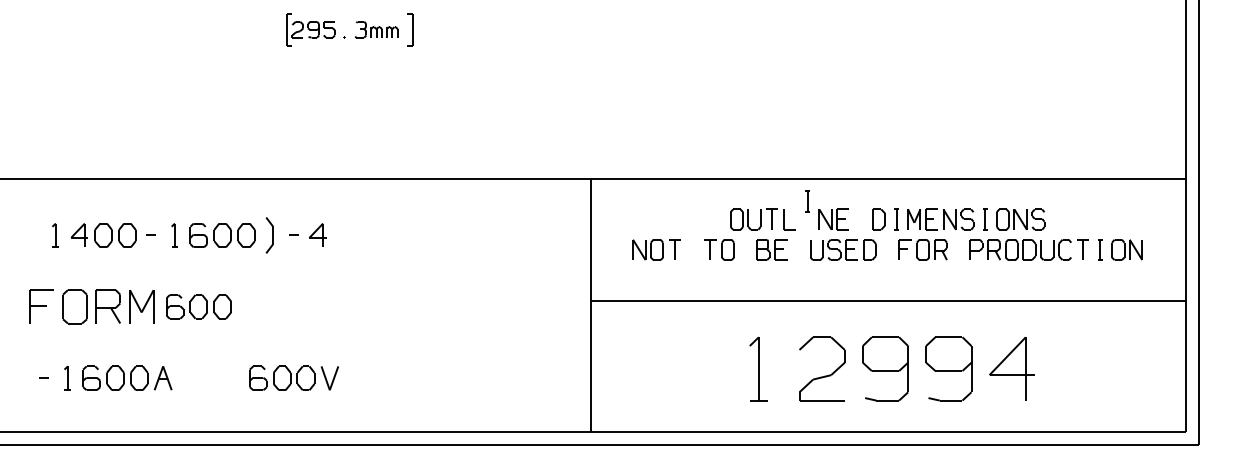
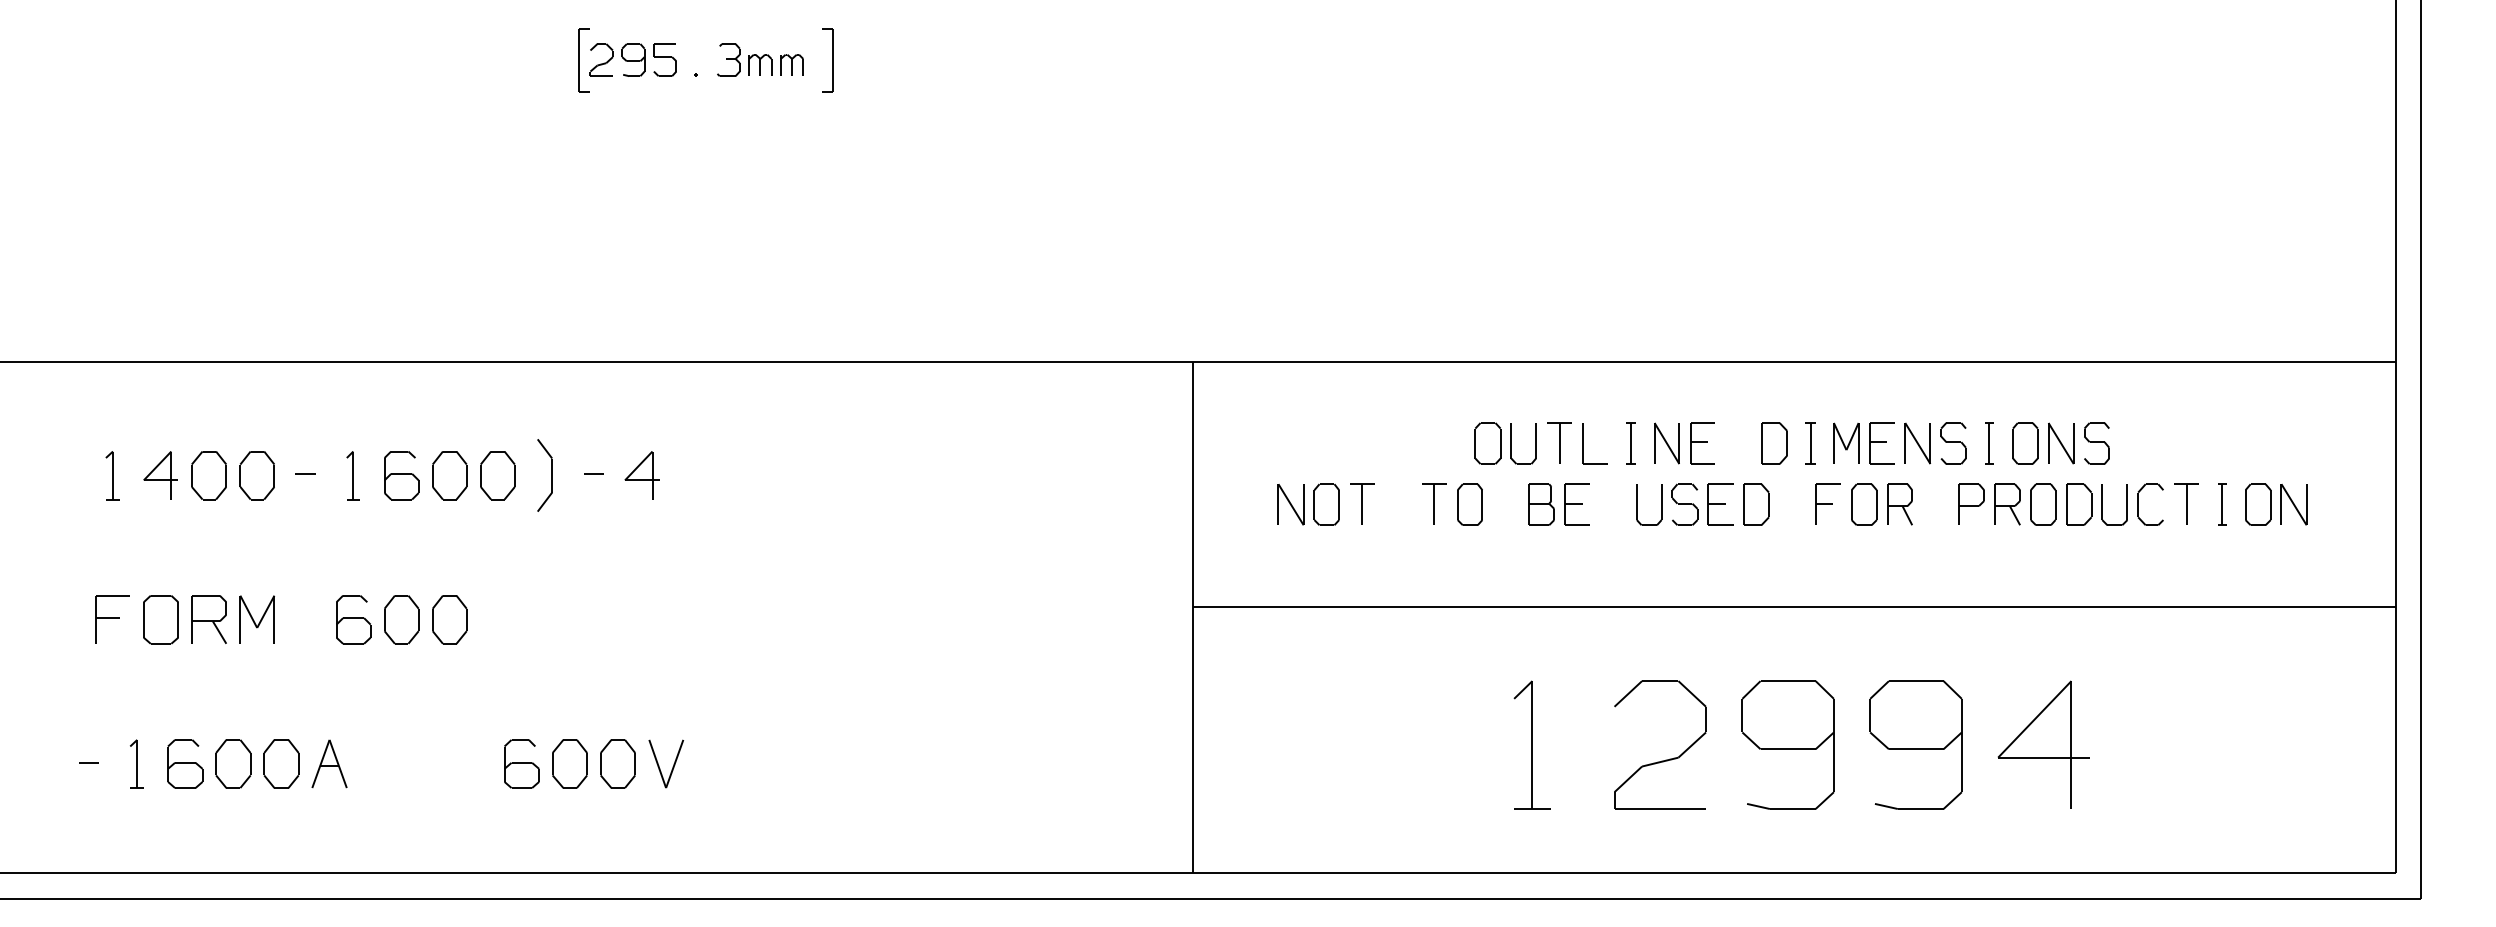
part: (807, 201) -> (1630, 443), moved
part: (91, 306) -> (184, 618), size x0.71

